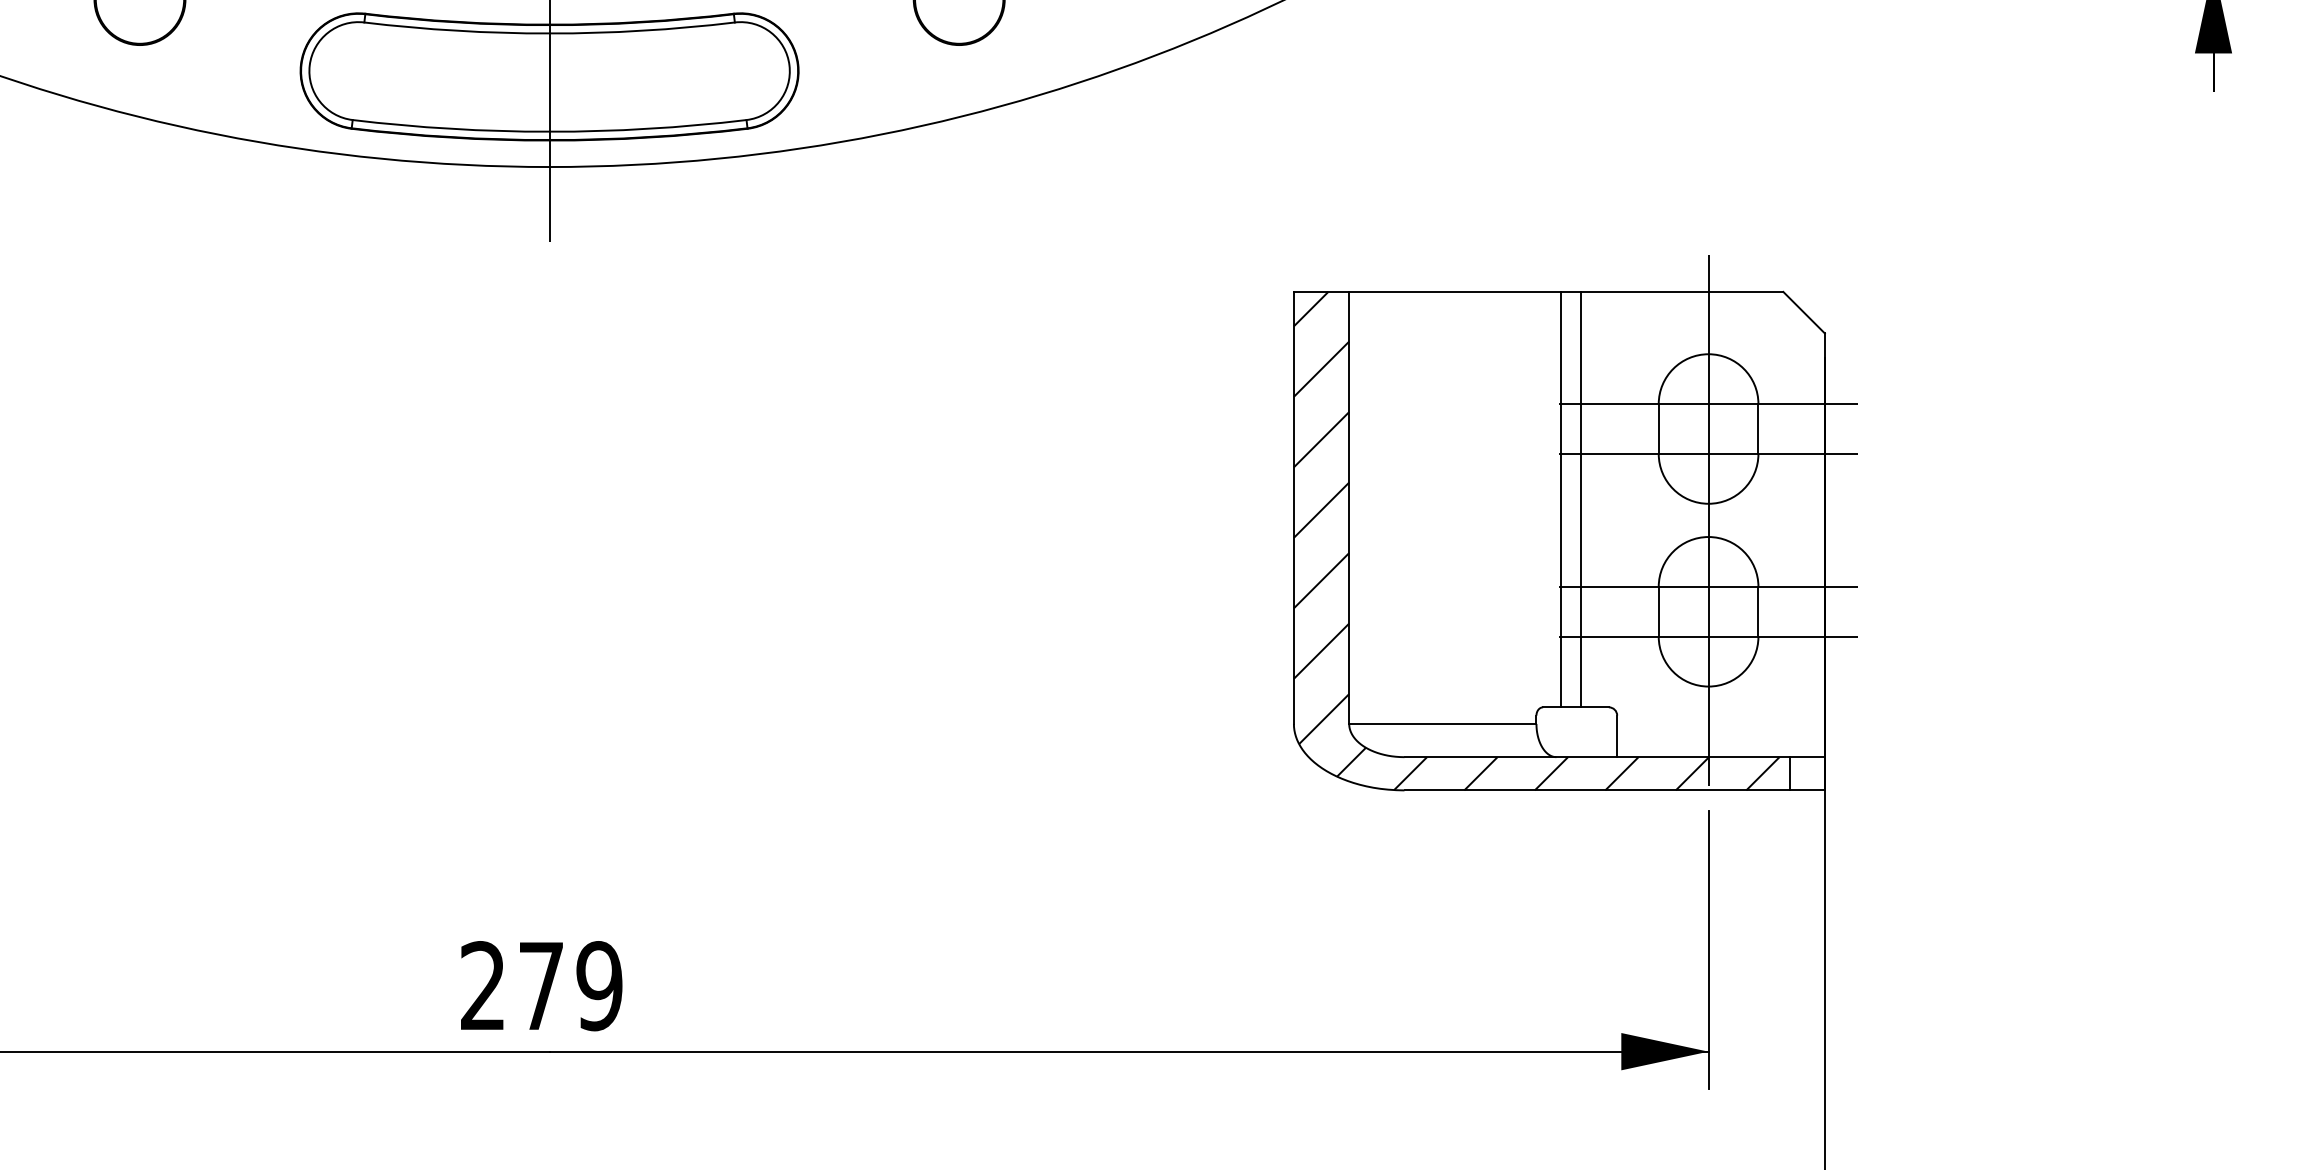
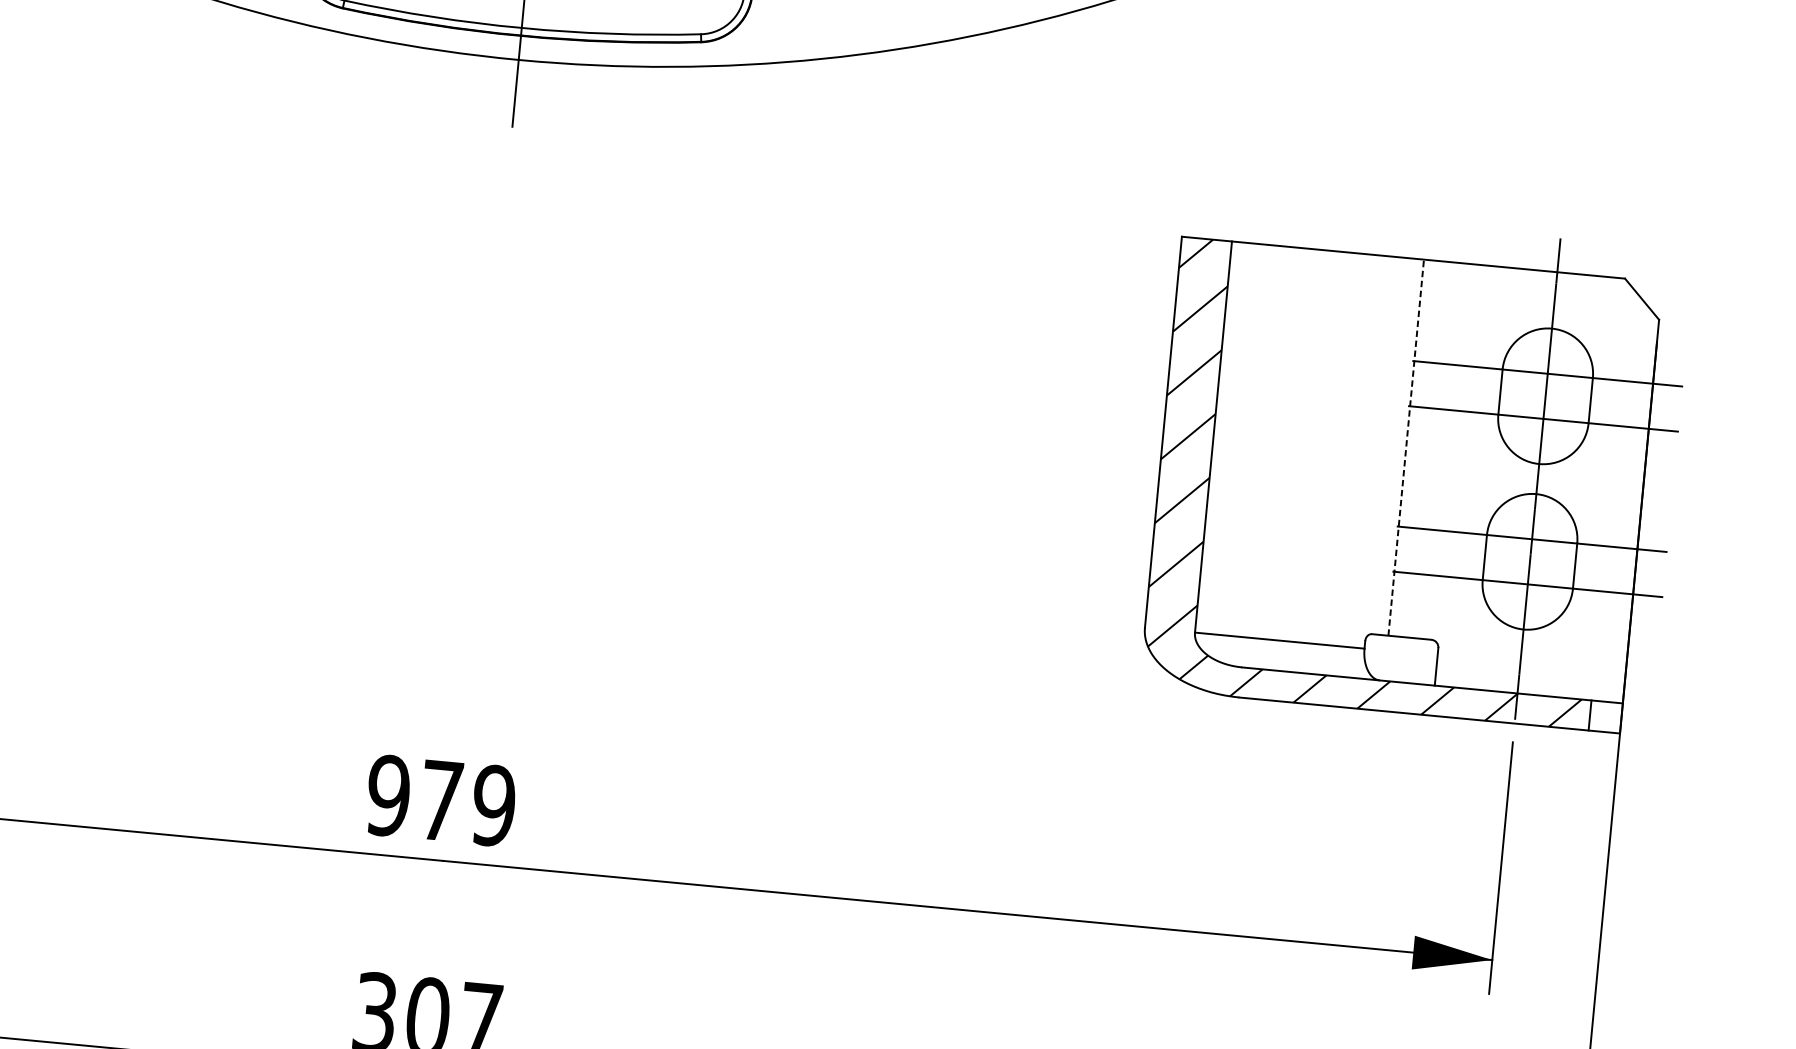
line: (1561, 499) -> (1406, 447), solid -> dashed
line: (1581, 499) -> (1424, 449), removed
text: (482, 986) -> (387, 796), 279 -> 979

